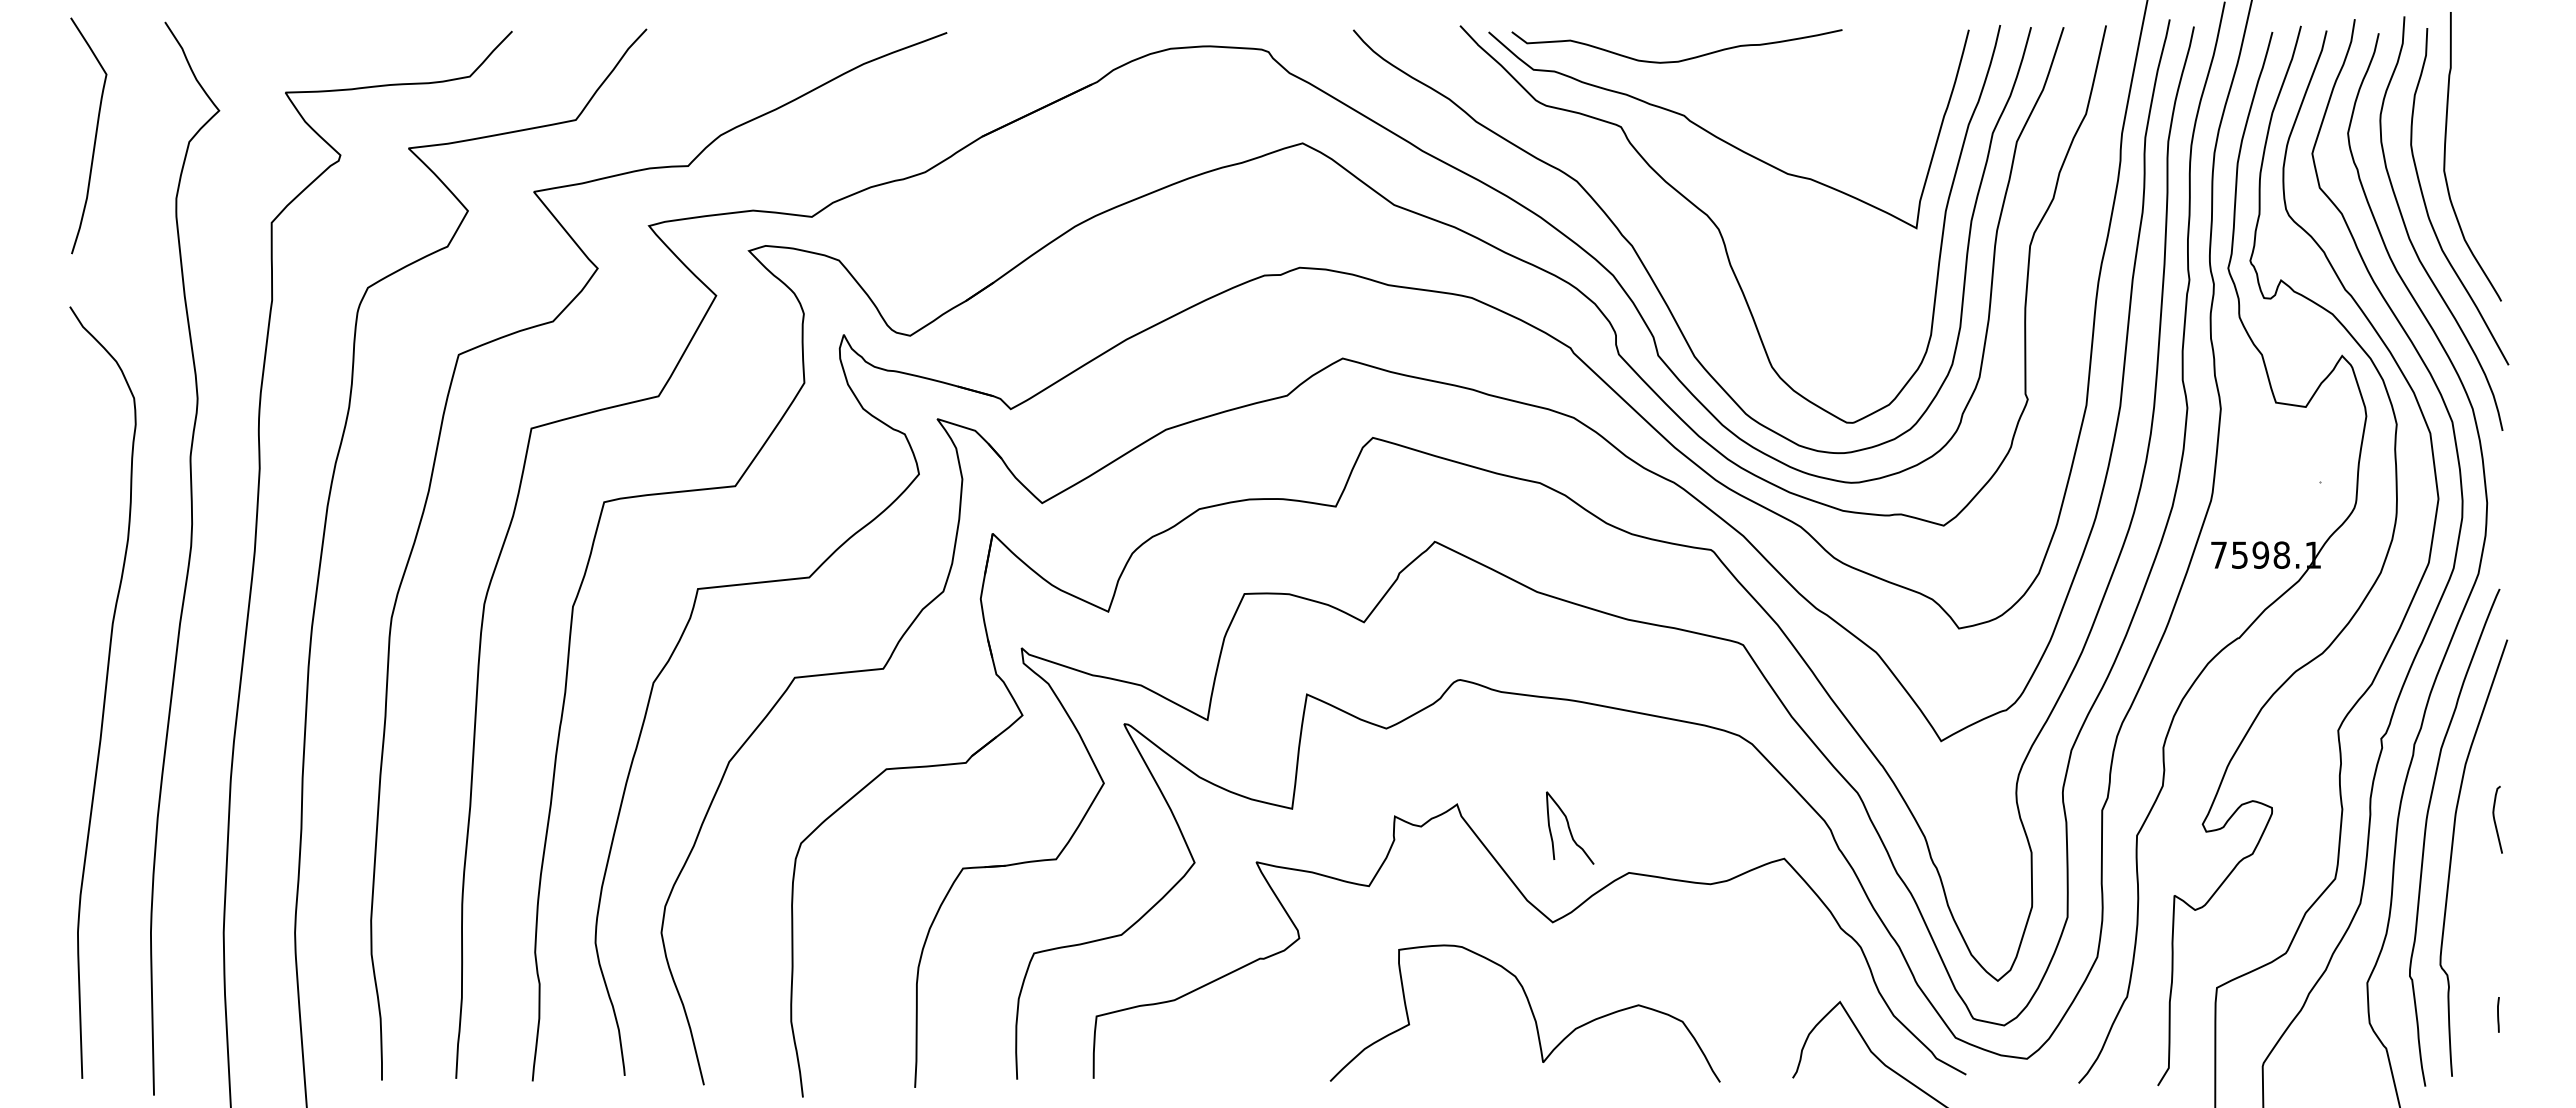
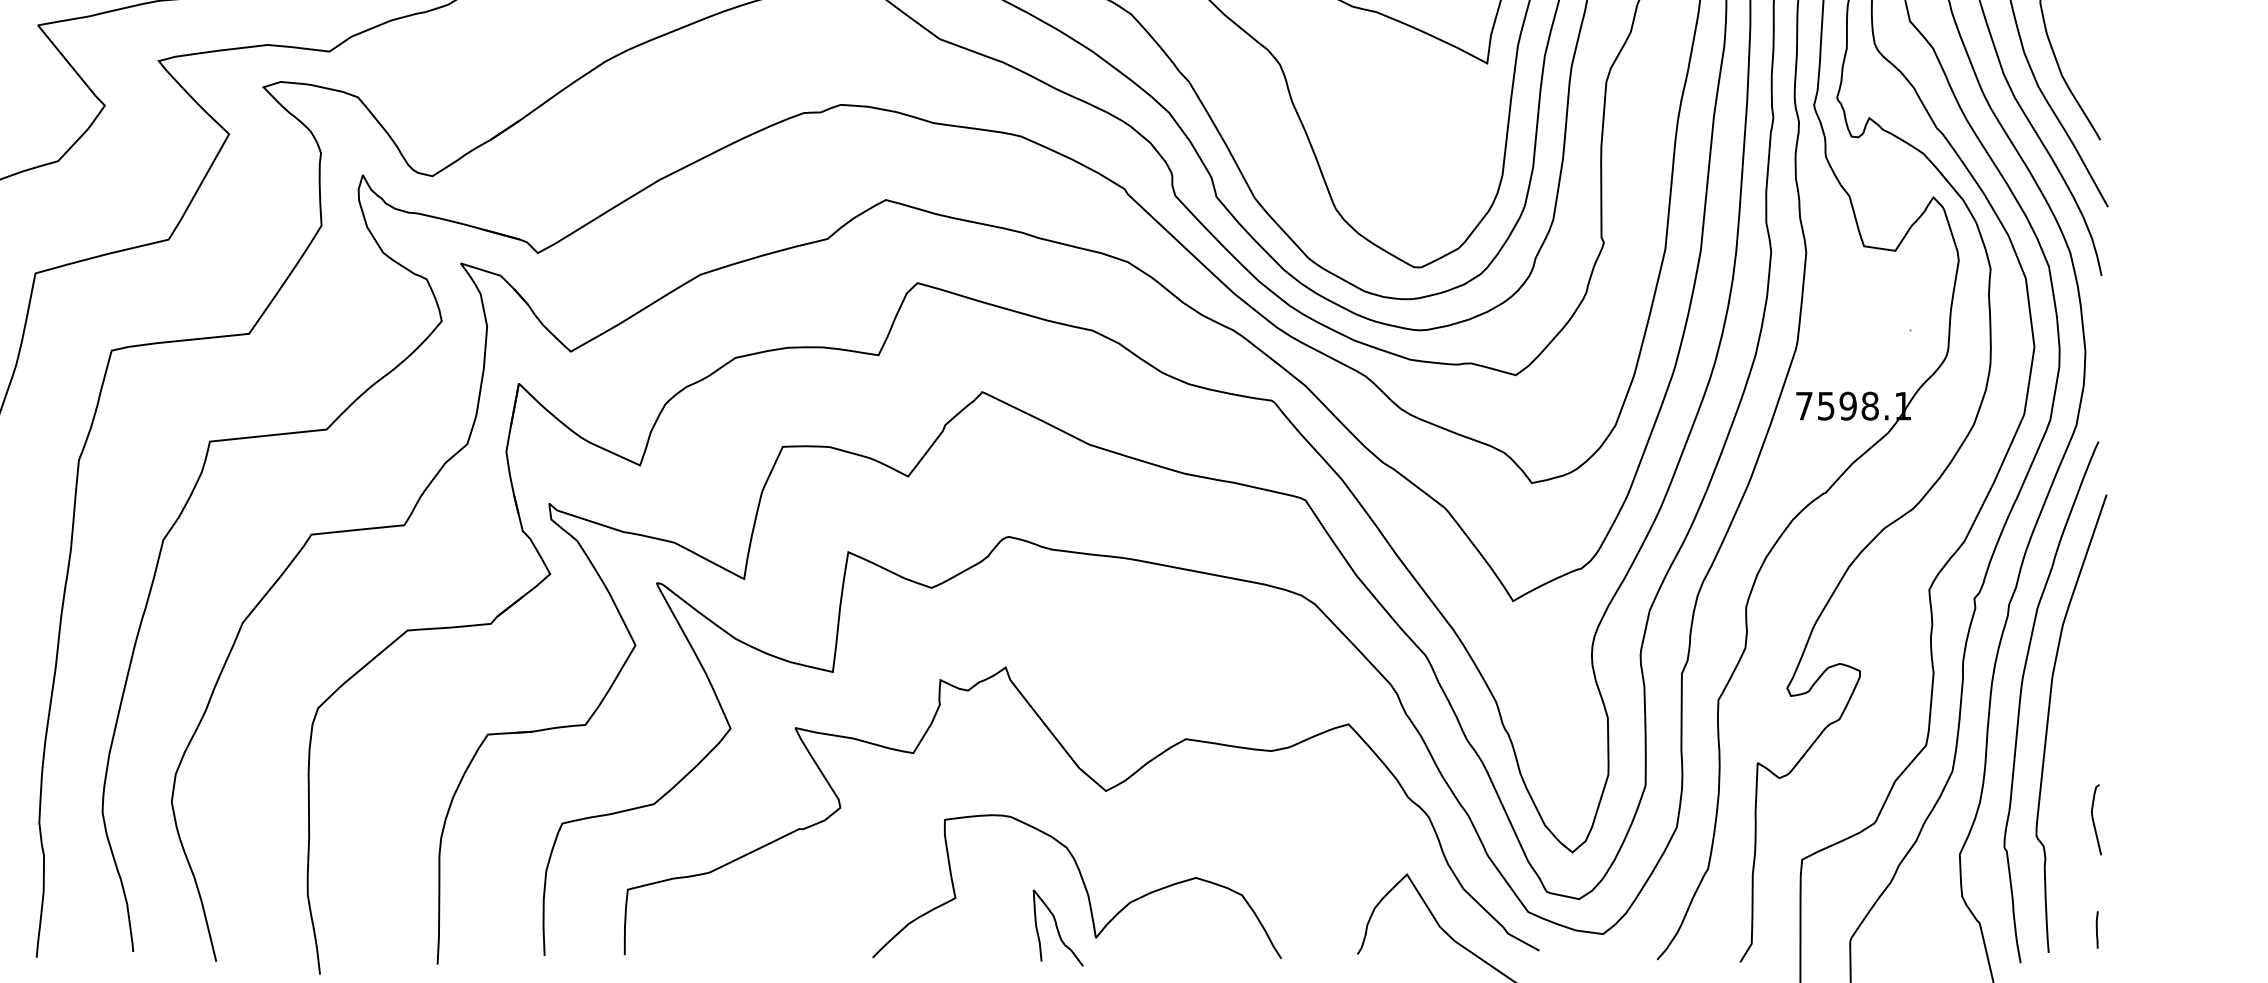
curve: (2495, 819) -> (2094, 819), moved
curve: (1569, 827) -> (1057, 927), moved
line: (2498, 1014) -> (2097, 929), moved

